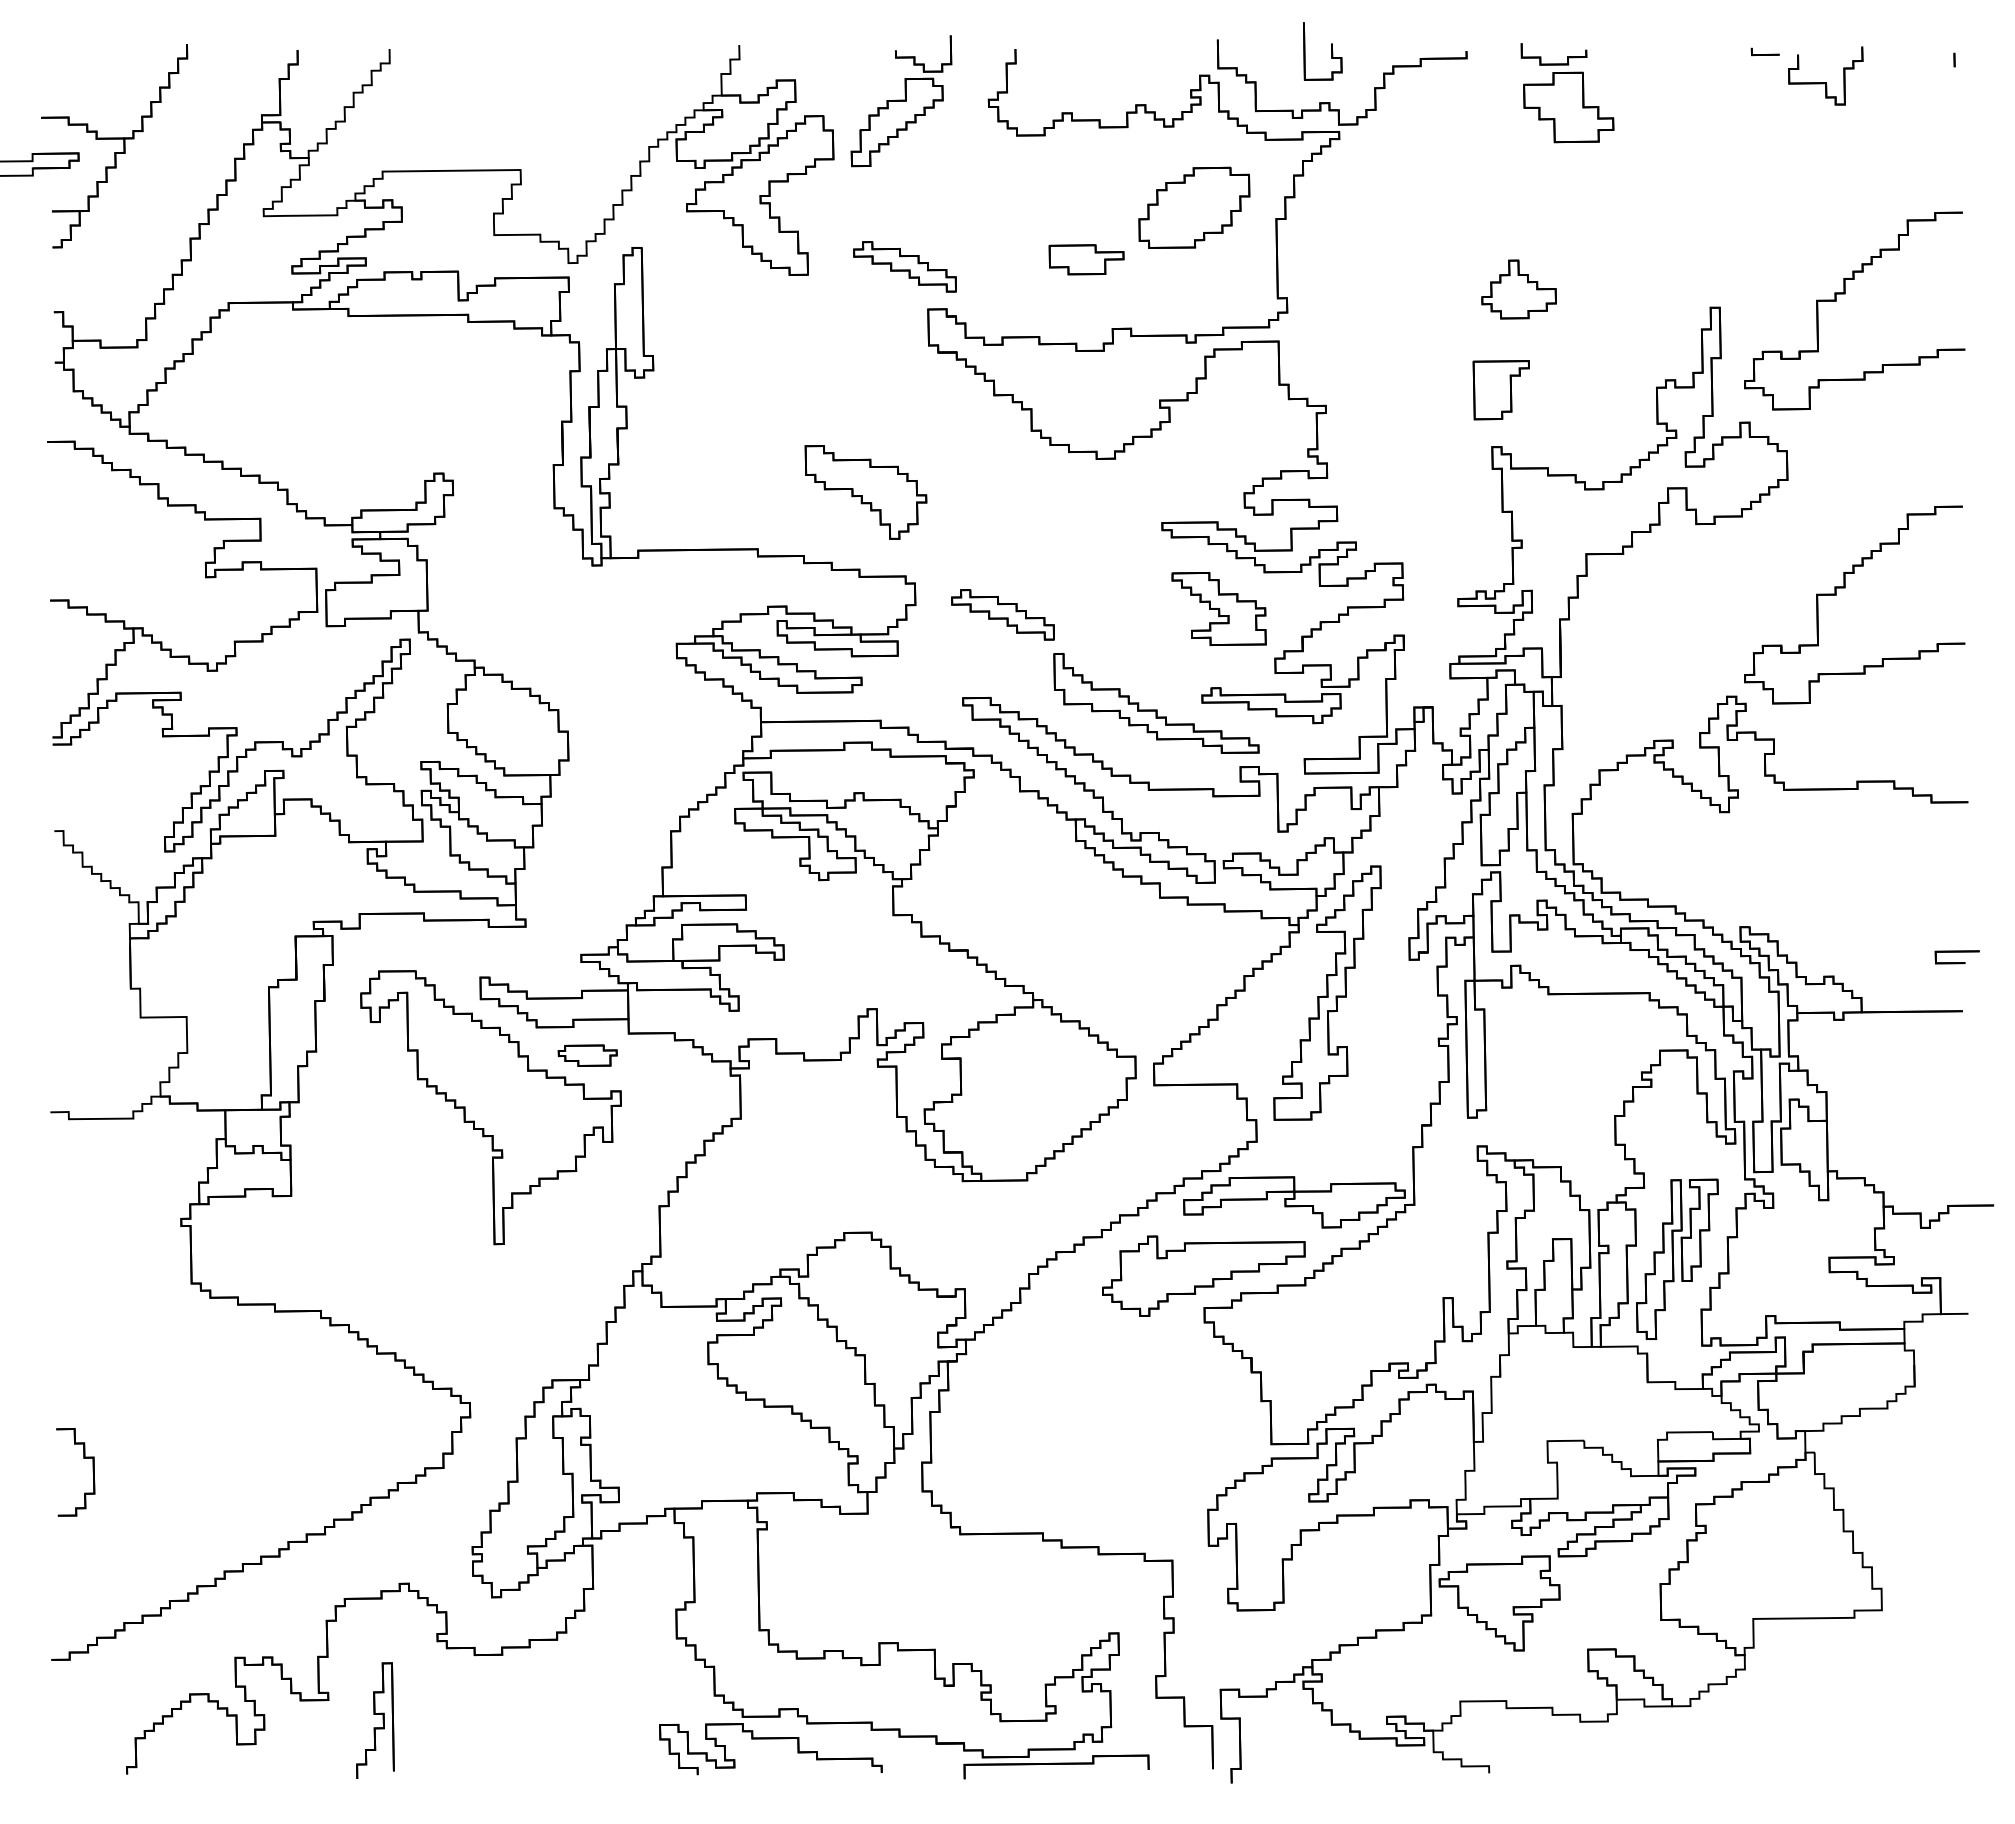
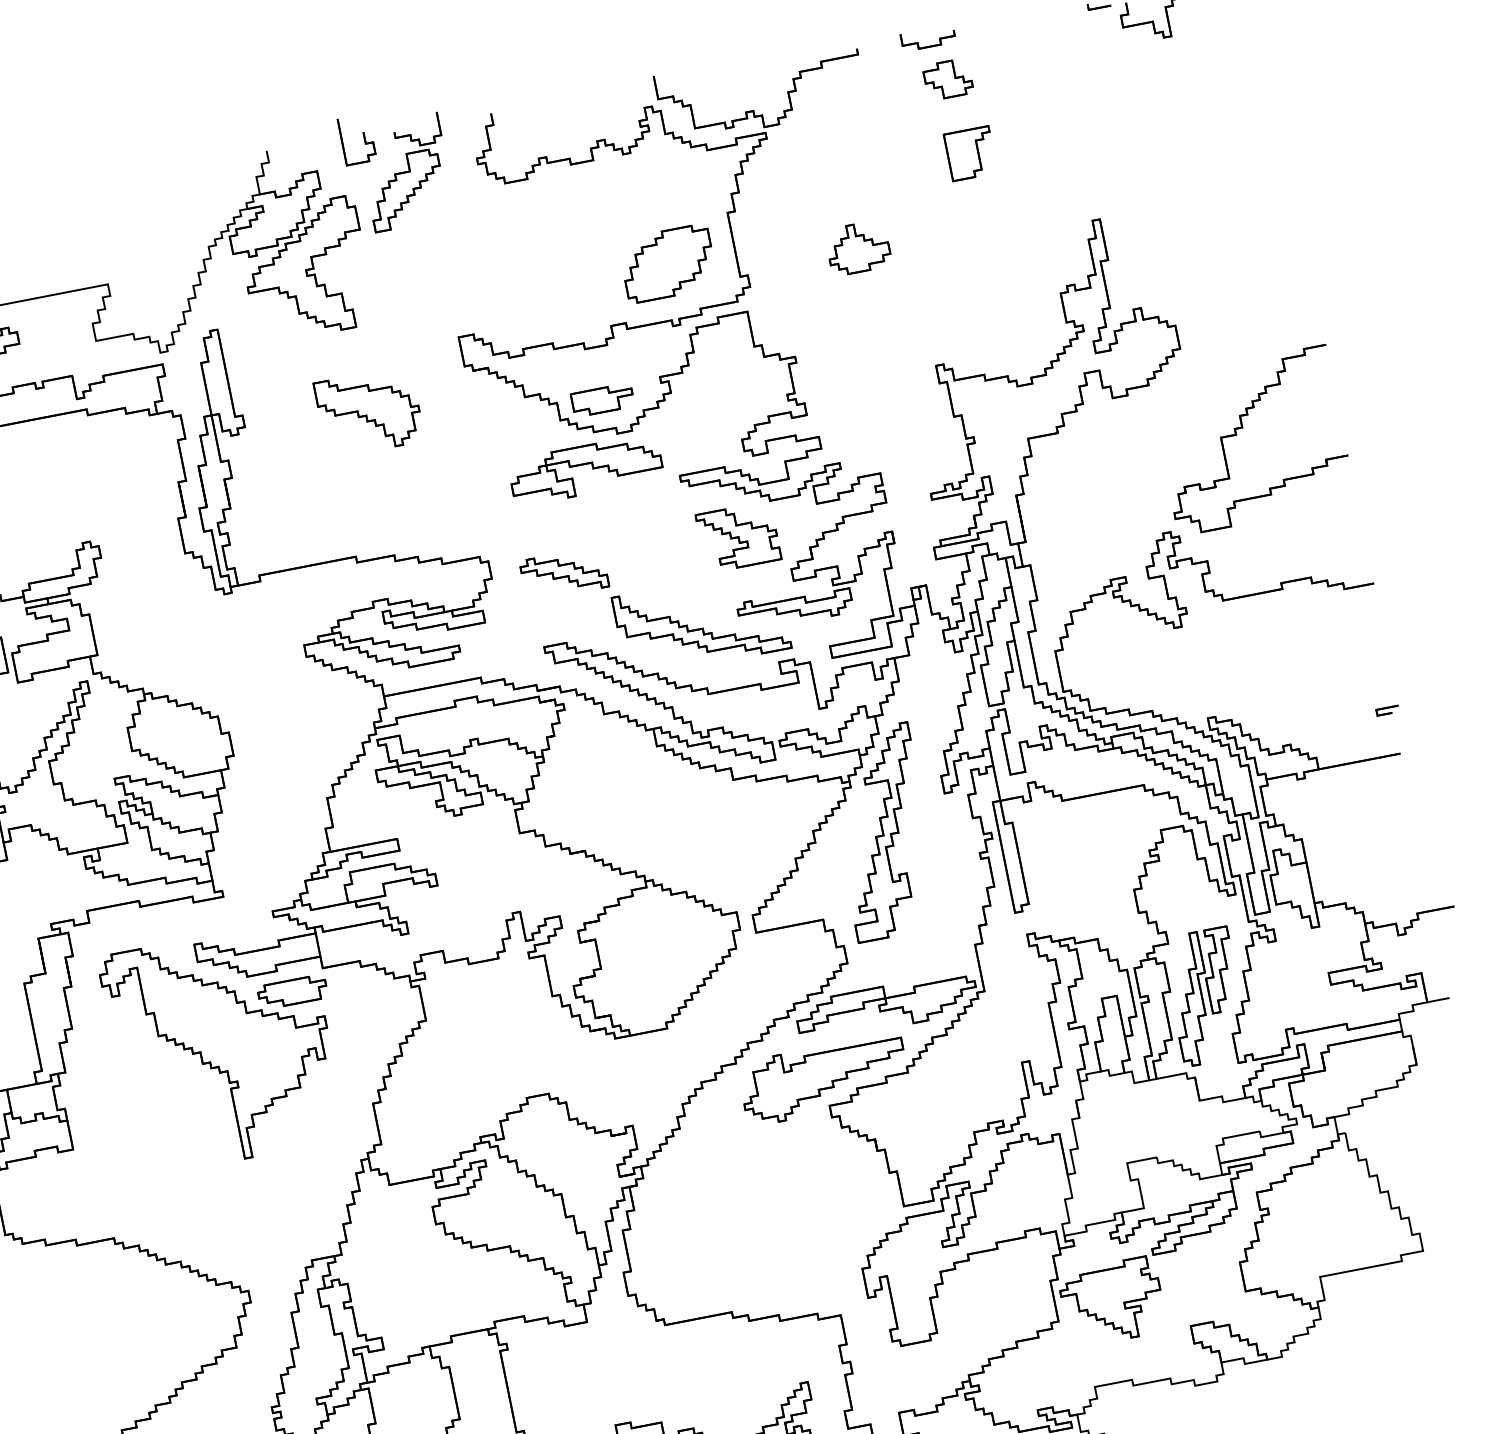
part: (1331, 51) -> (364, 138), moved
part: (1568, 107) -> (947, 79), size x0.62
part: (1194, 207) -> (668, 263), moved
part: (1086, 259) -> (602, 399), moved
part: (904, 266) -> (433, 306), removed
part: (1518, 289) -> (857, 248), moved
part: (1845, 294) -> (1199, 190), removed
part: (1500, 390) -> (969, 154), moved
part: (865, 492) -> (368, 412), moved
part: (1051, 495) -> (586, 469), added
part: (1956, 956) -> (1387, 710), size x0.62
part: (587, 1055) -> (292, 992), size x1.43

